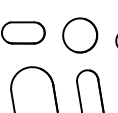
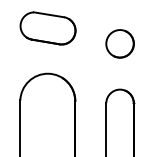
part: (79, 35) -> (119, 43), size x0.62

